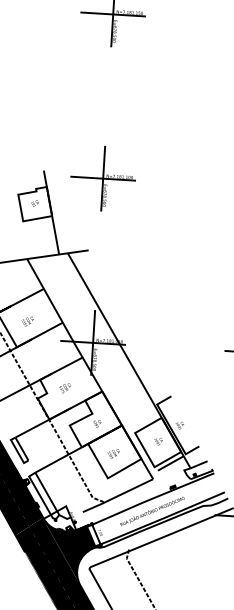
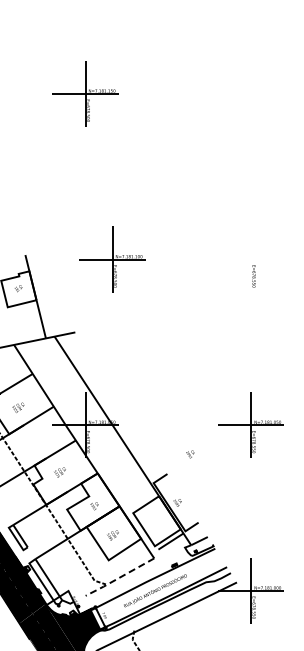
part: (103, 178) -> (112, 259), moved
text: (158, 441) -> (190, 454), moved
line: (117, 495) -> (119, 577), solid -> dashed

